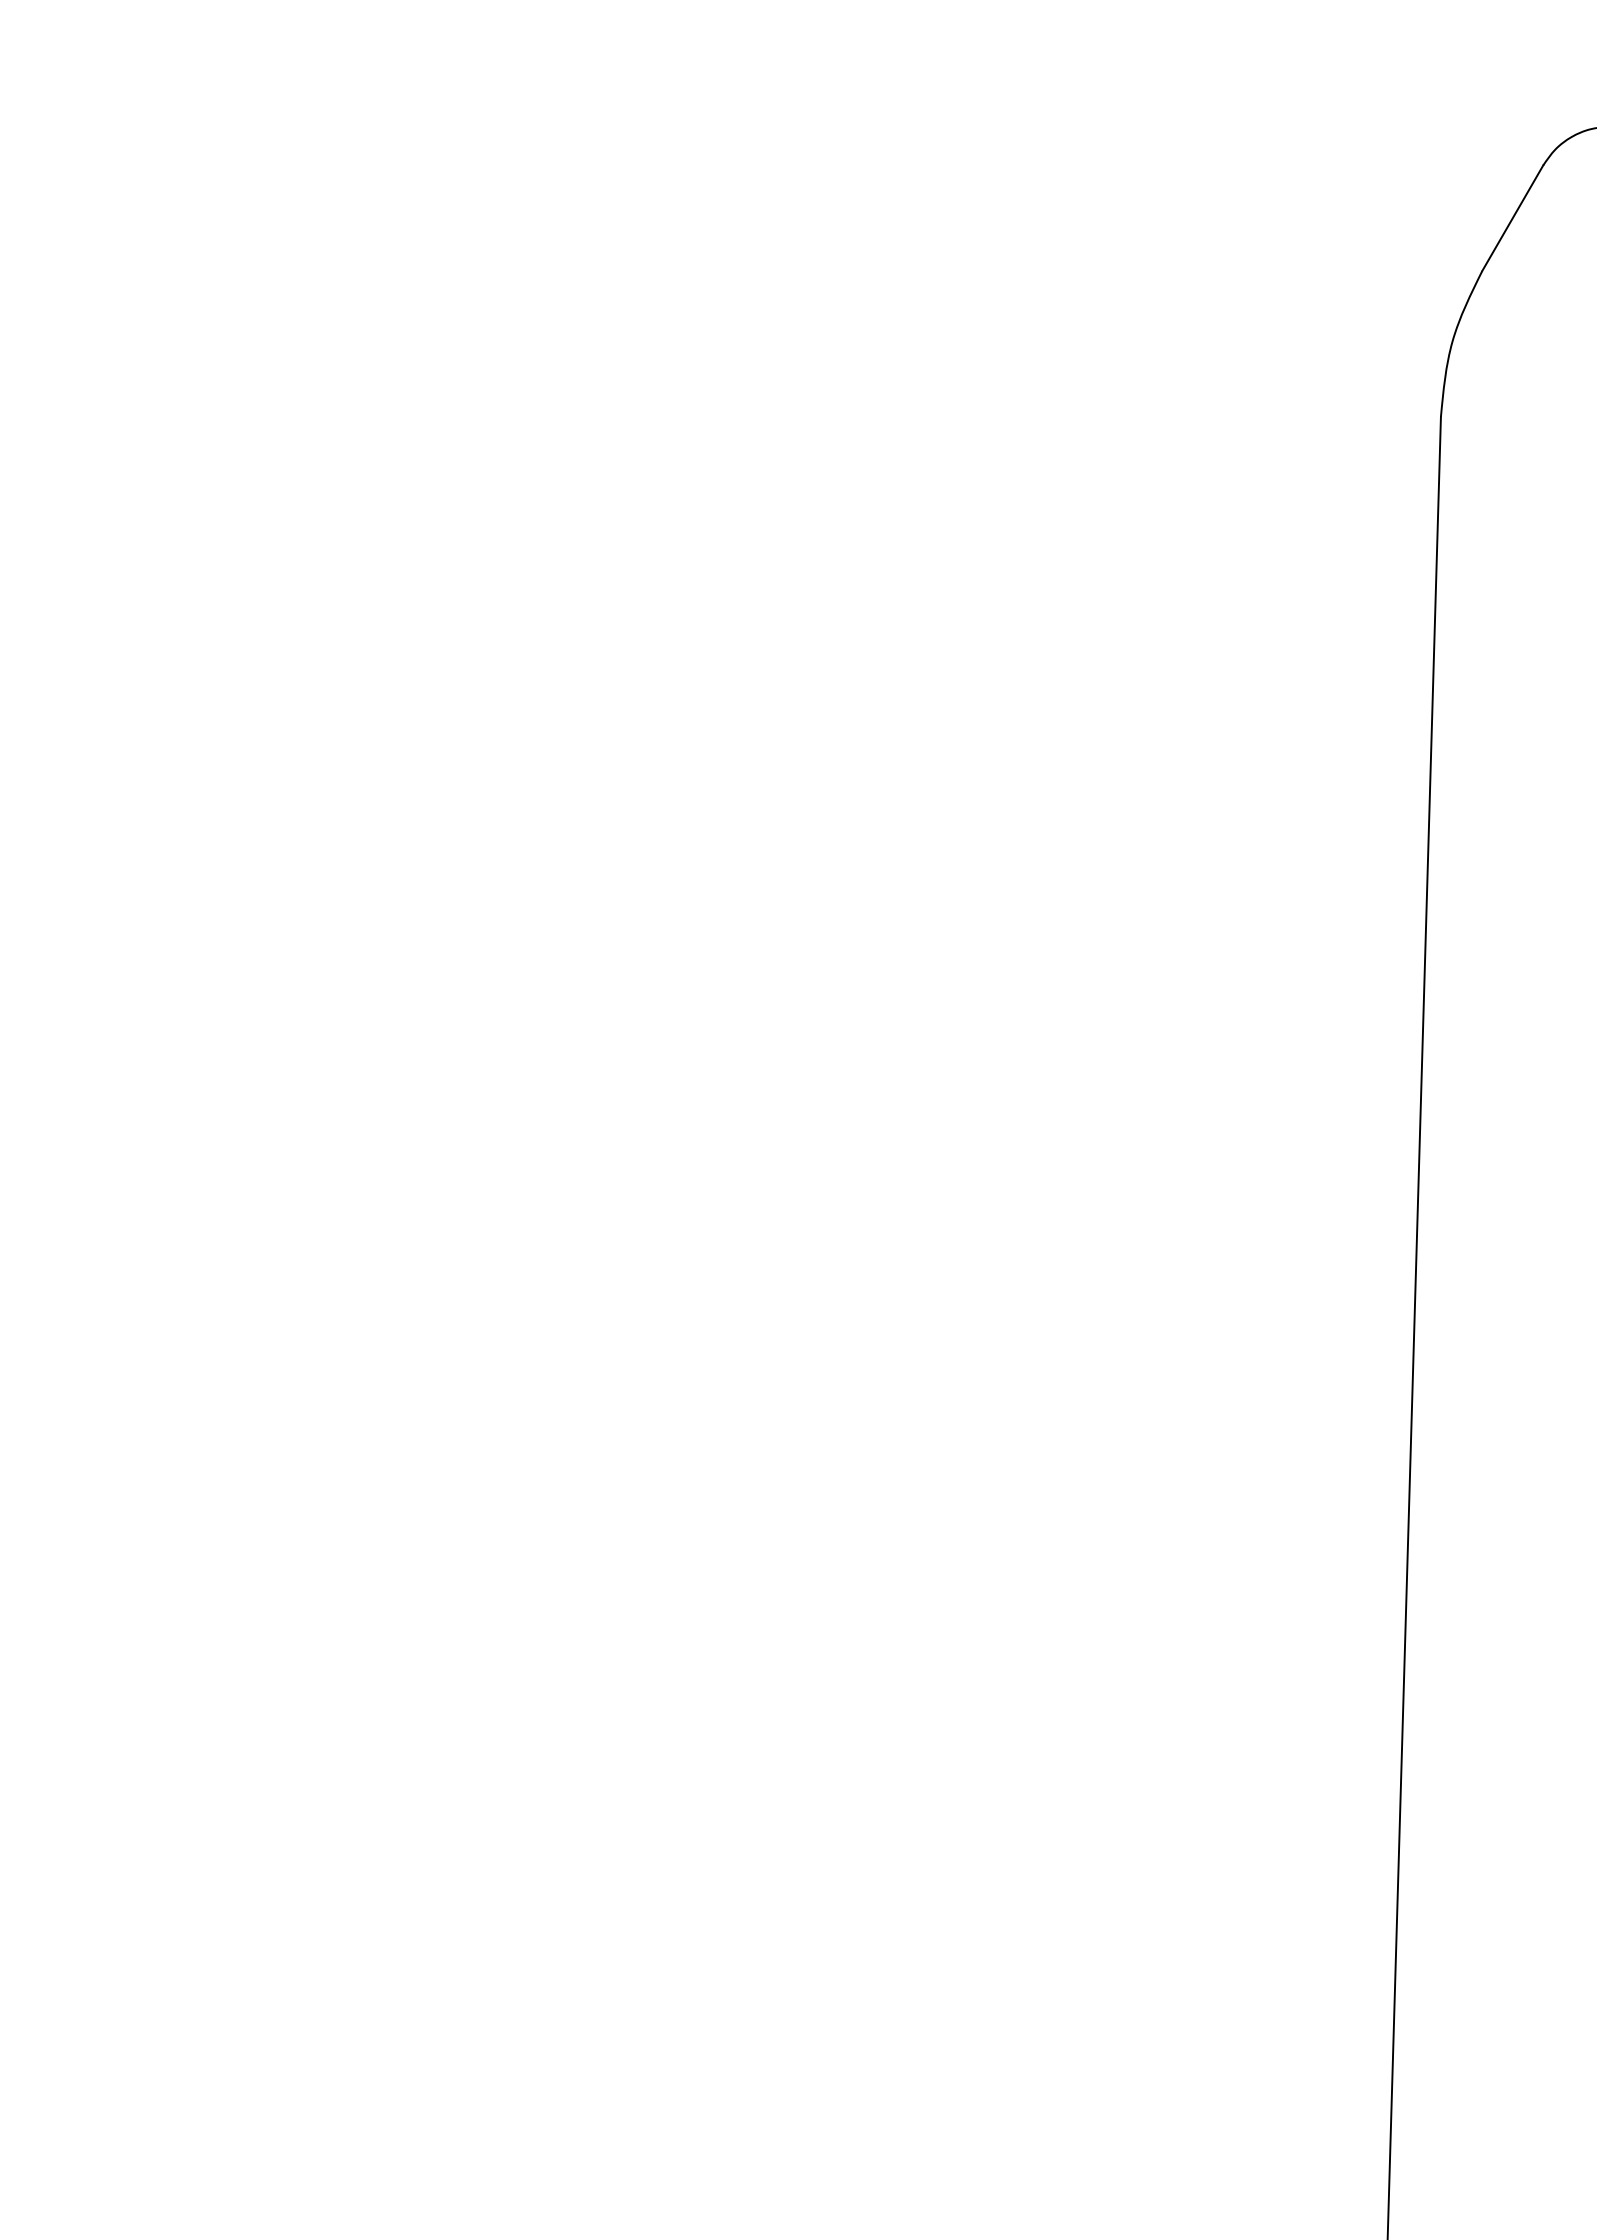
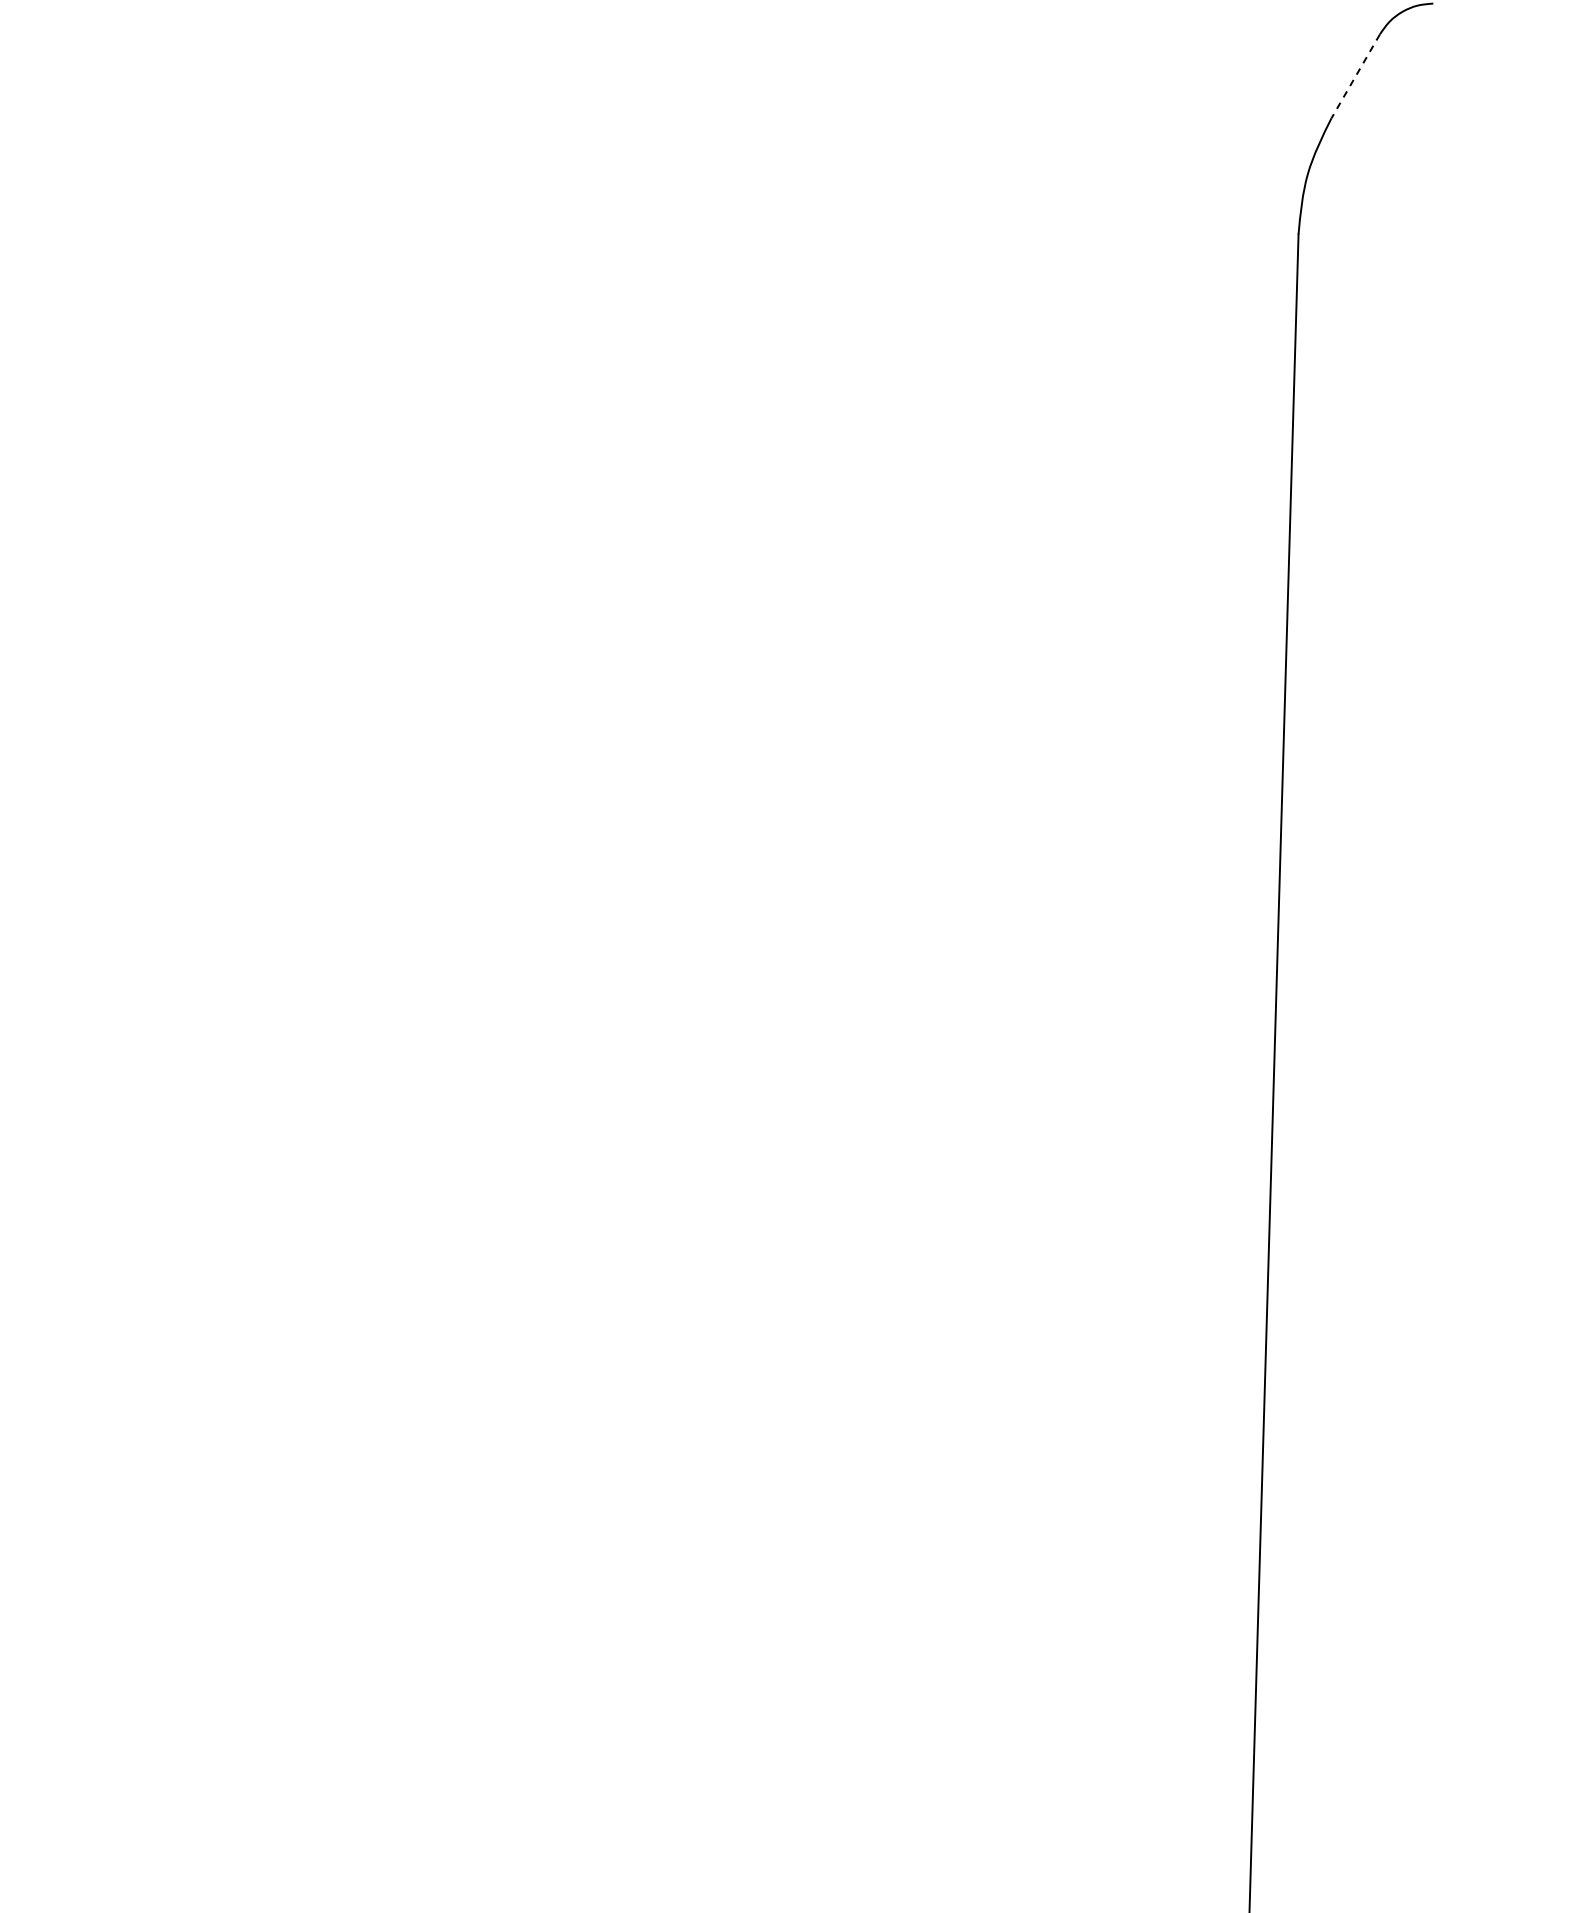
line: (1512, 218) -> (1355, 76), solid -> dashed

